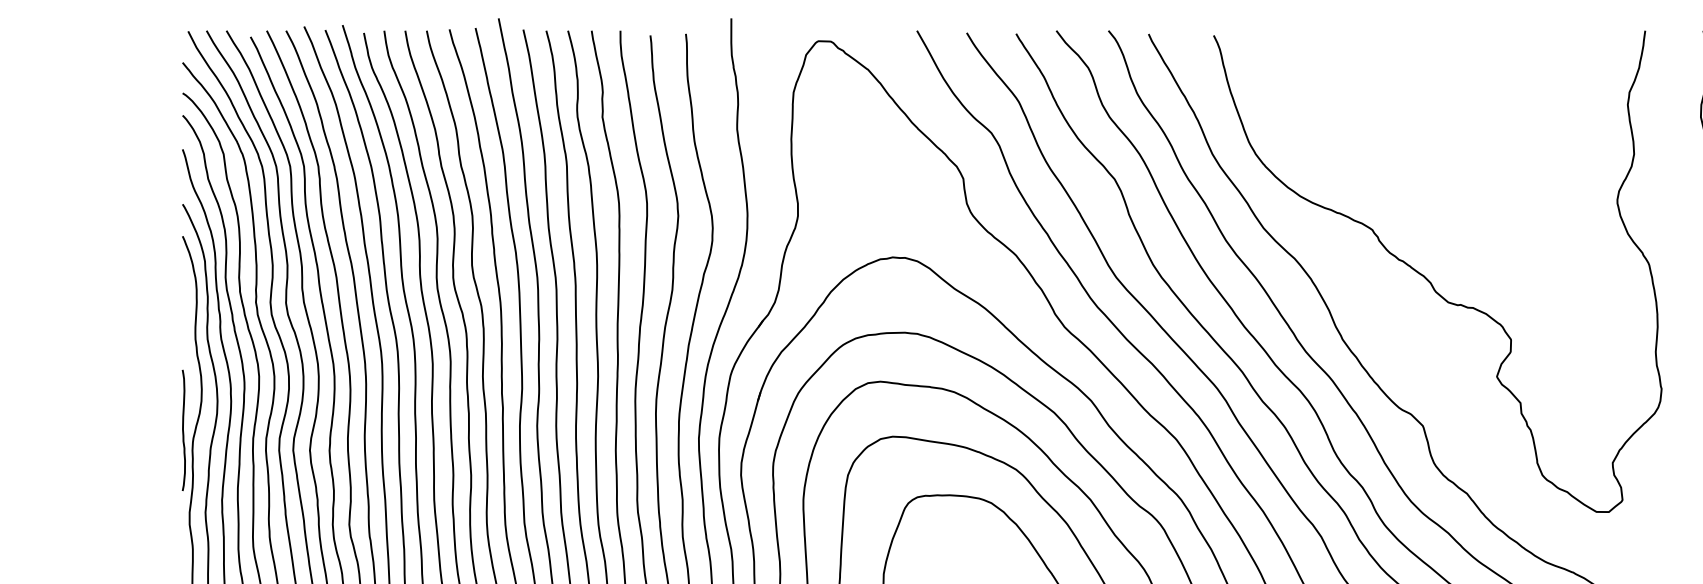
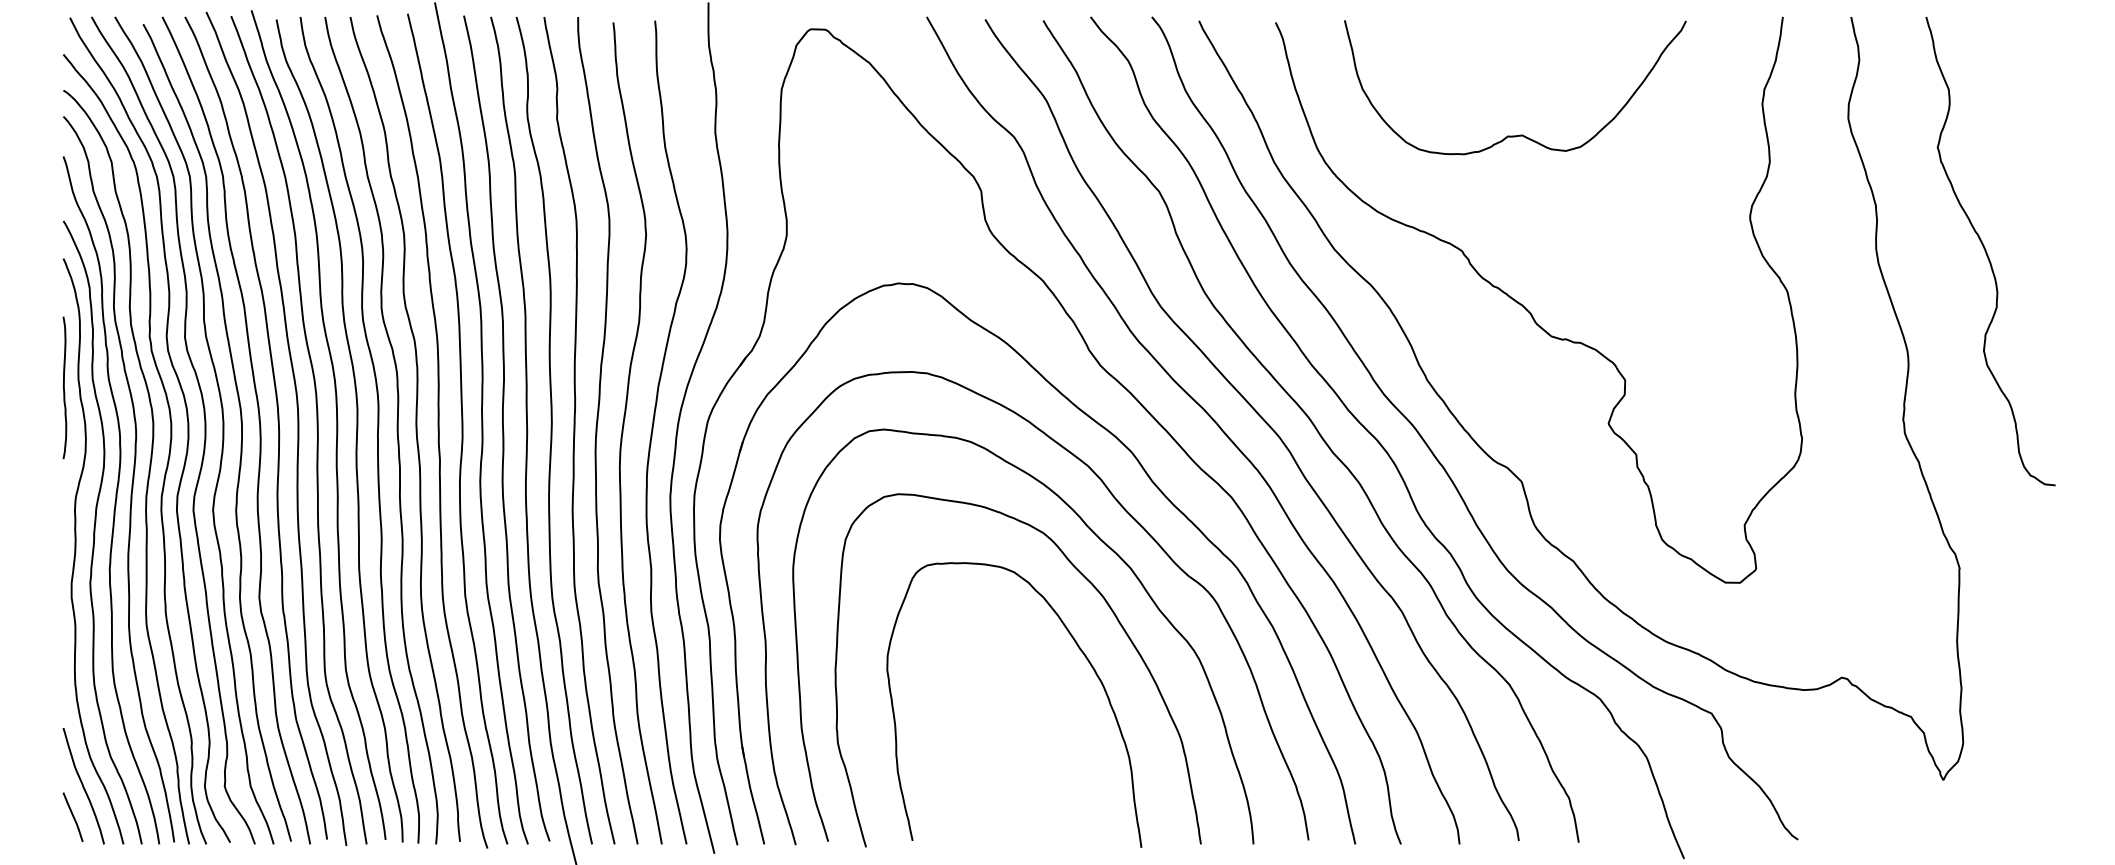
curve: (1421, 130) -> (1519, 134), added
curve: (183, 430) -> (64, 387), moved

